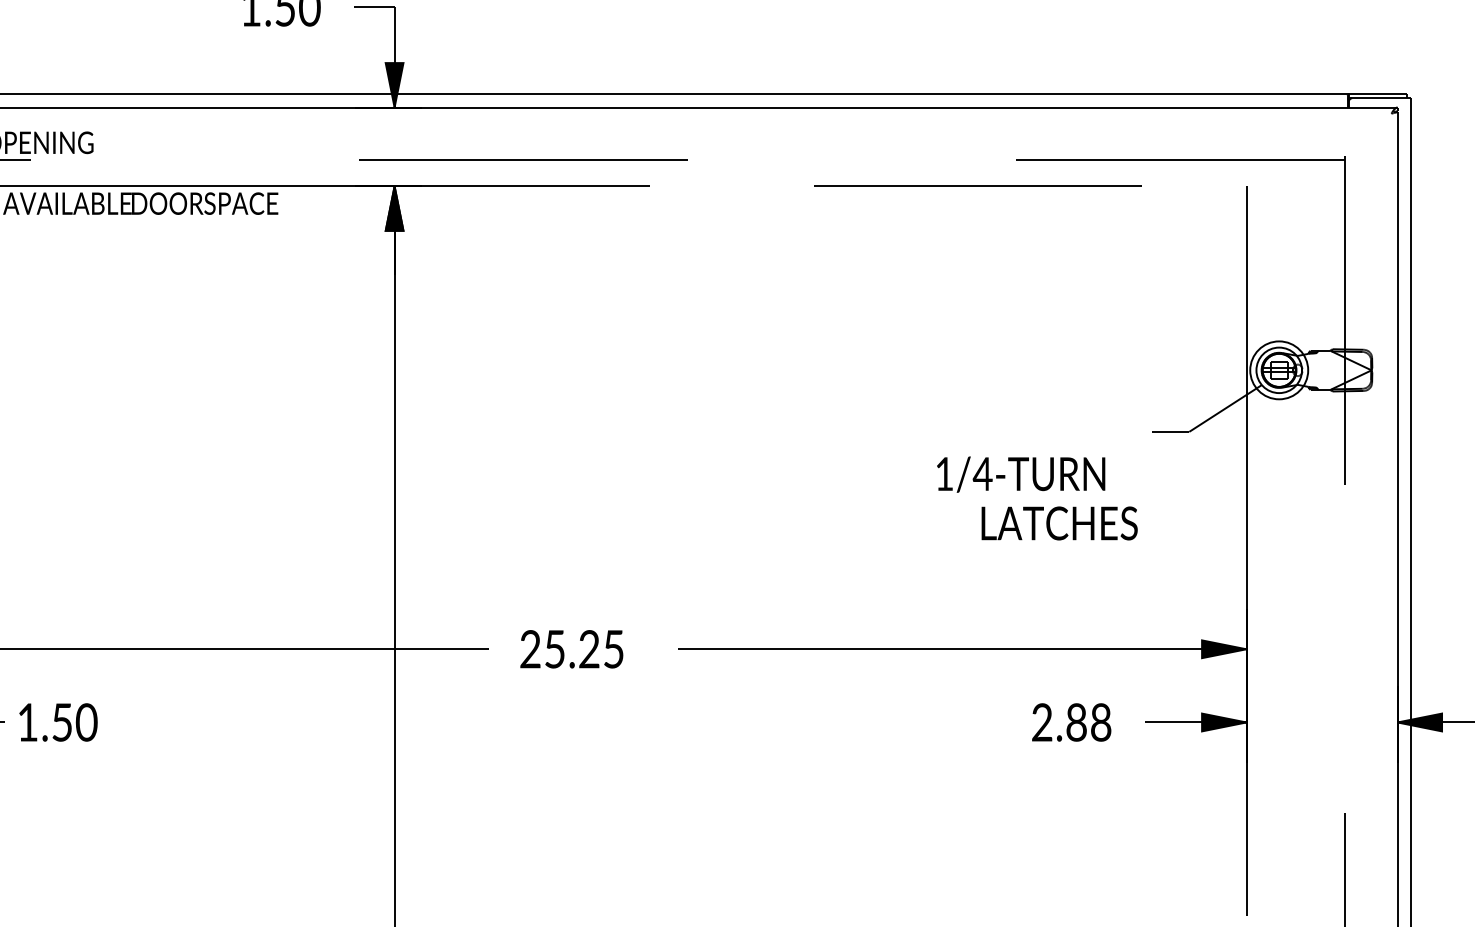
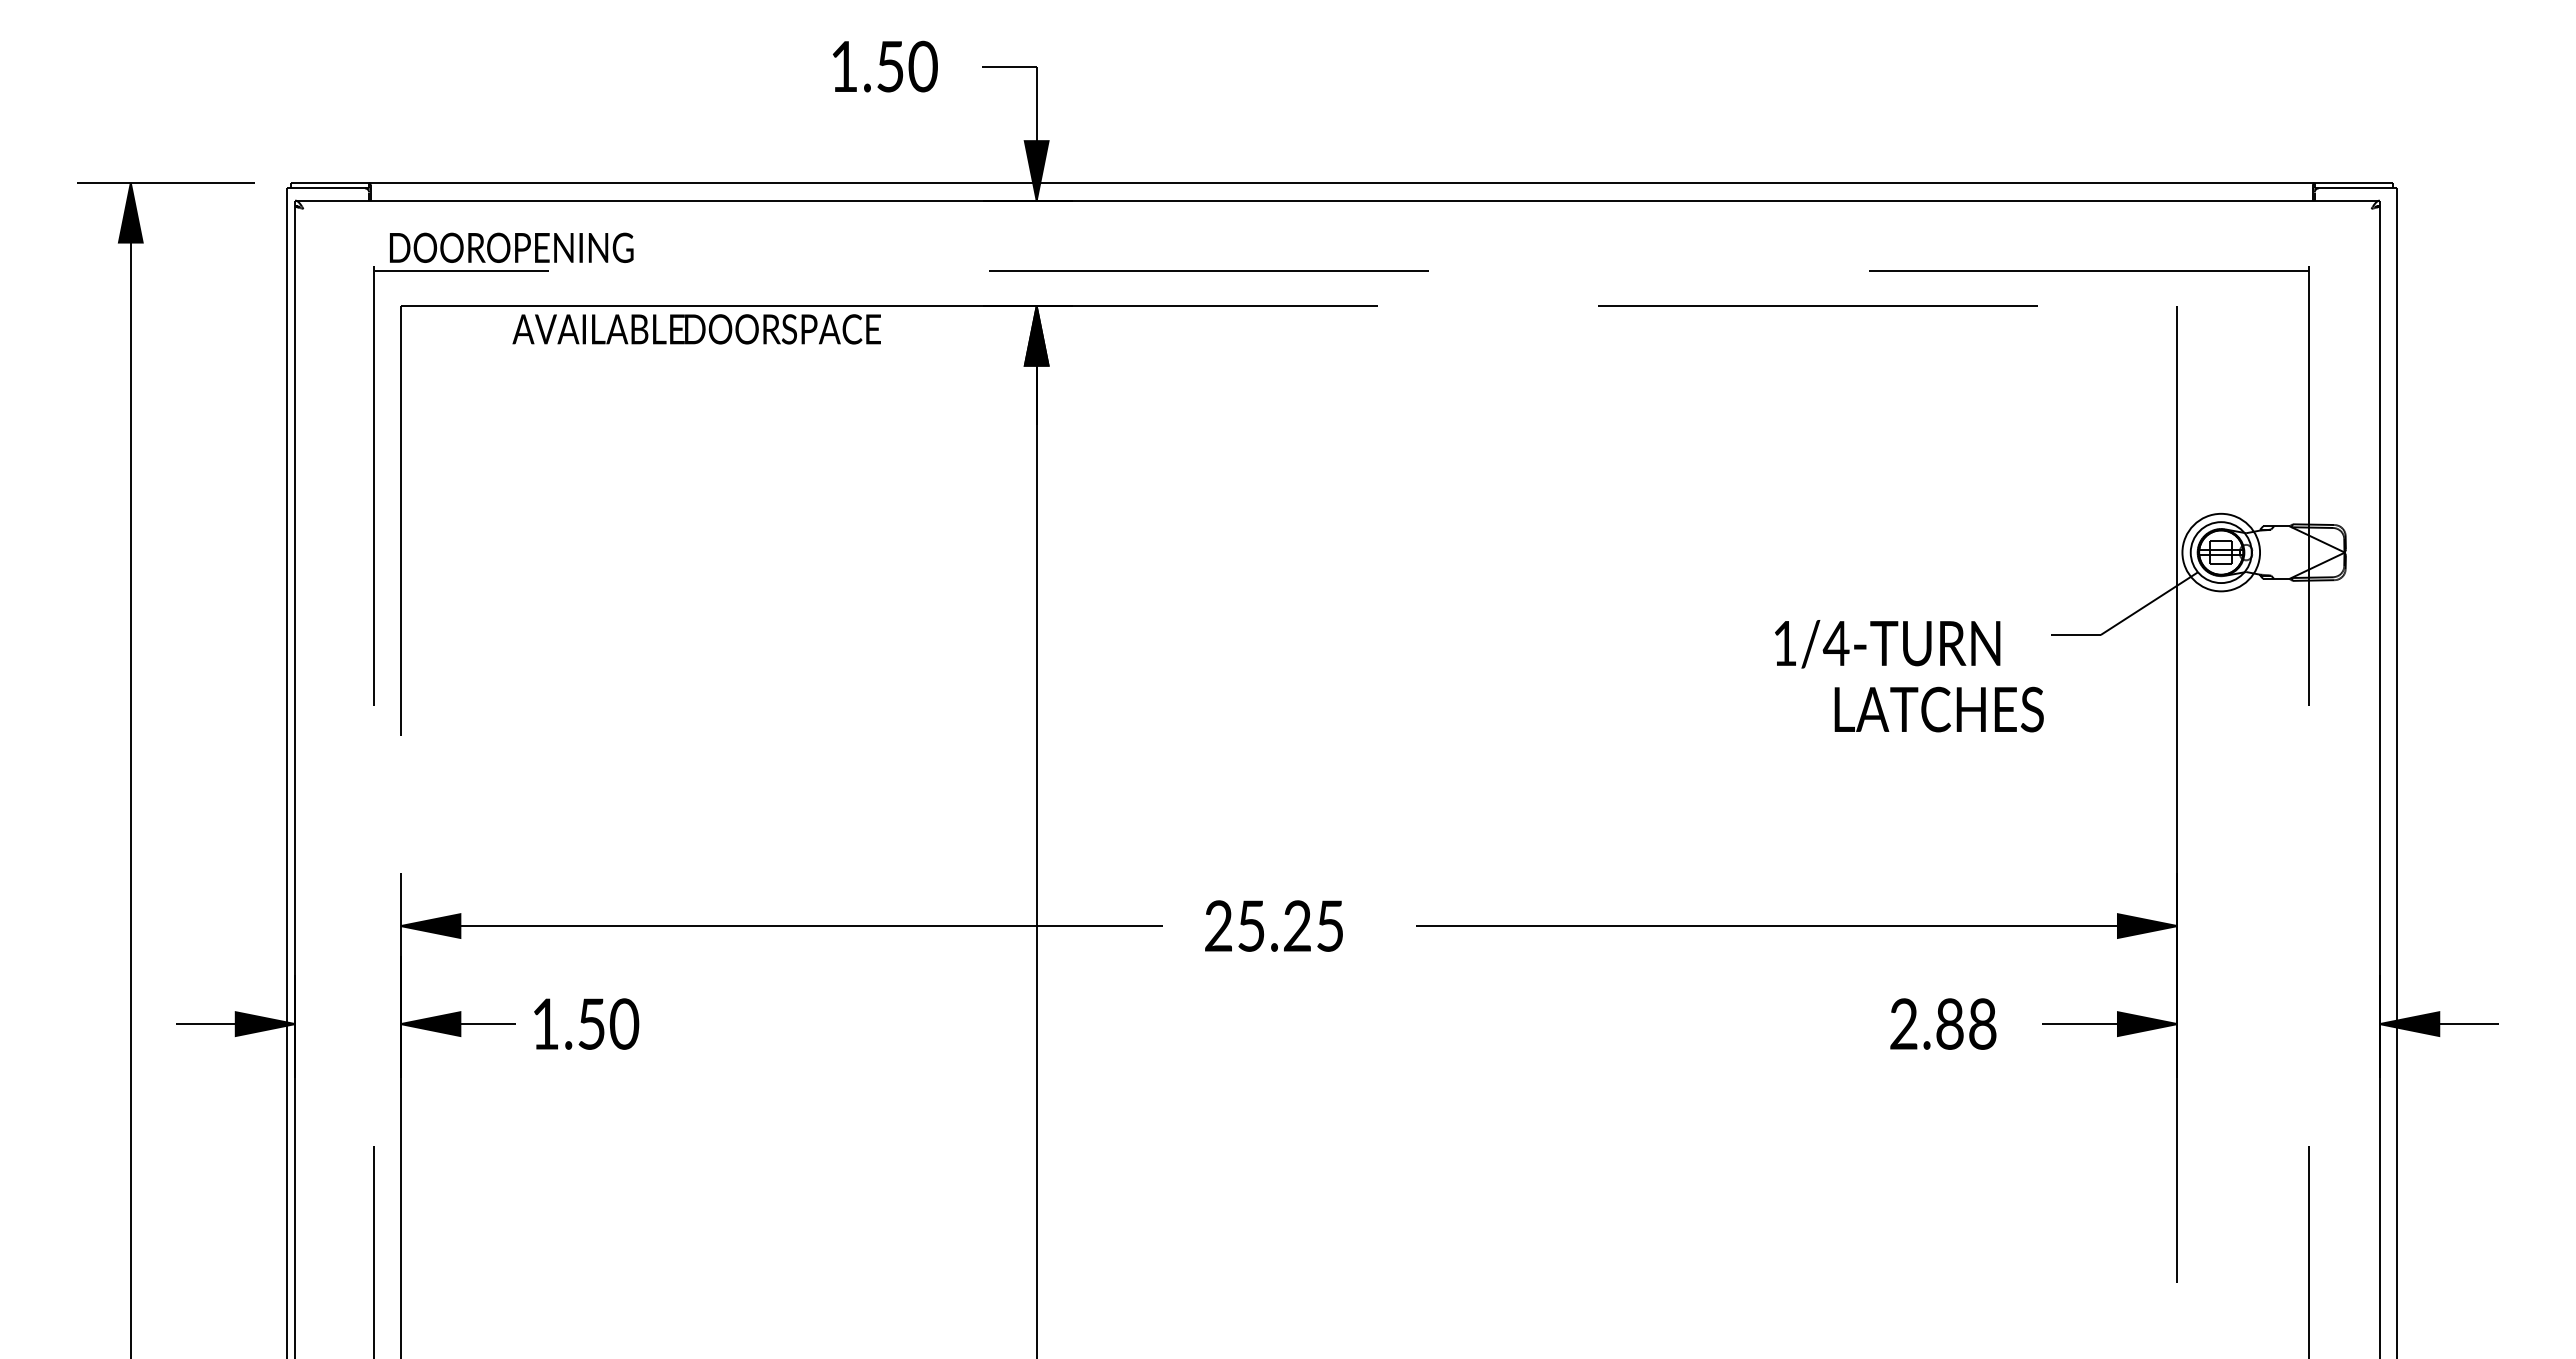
text: (1037, 498) -> (1909, 676), moved

